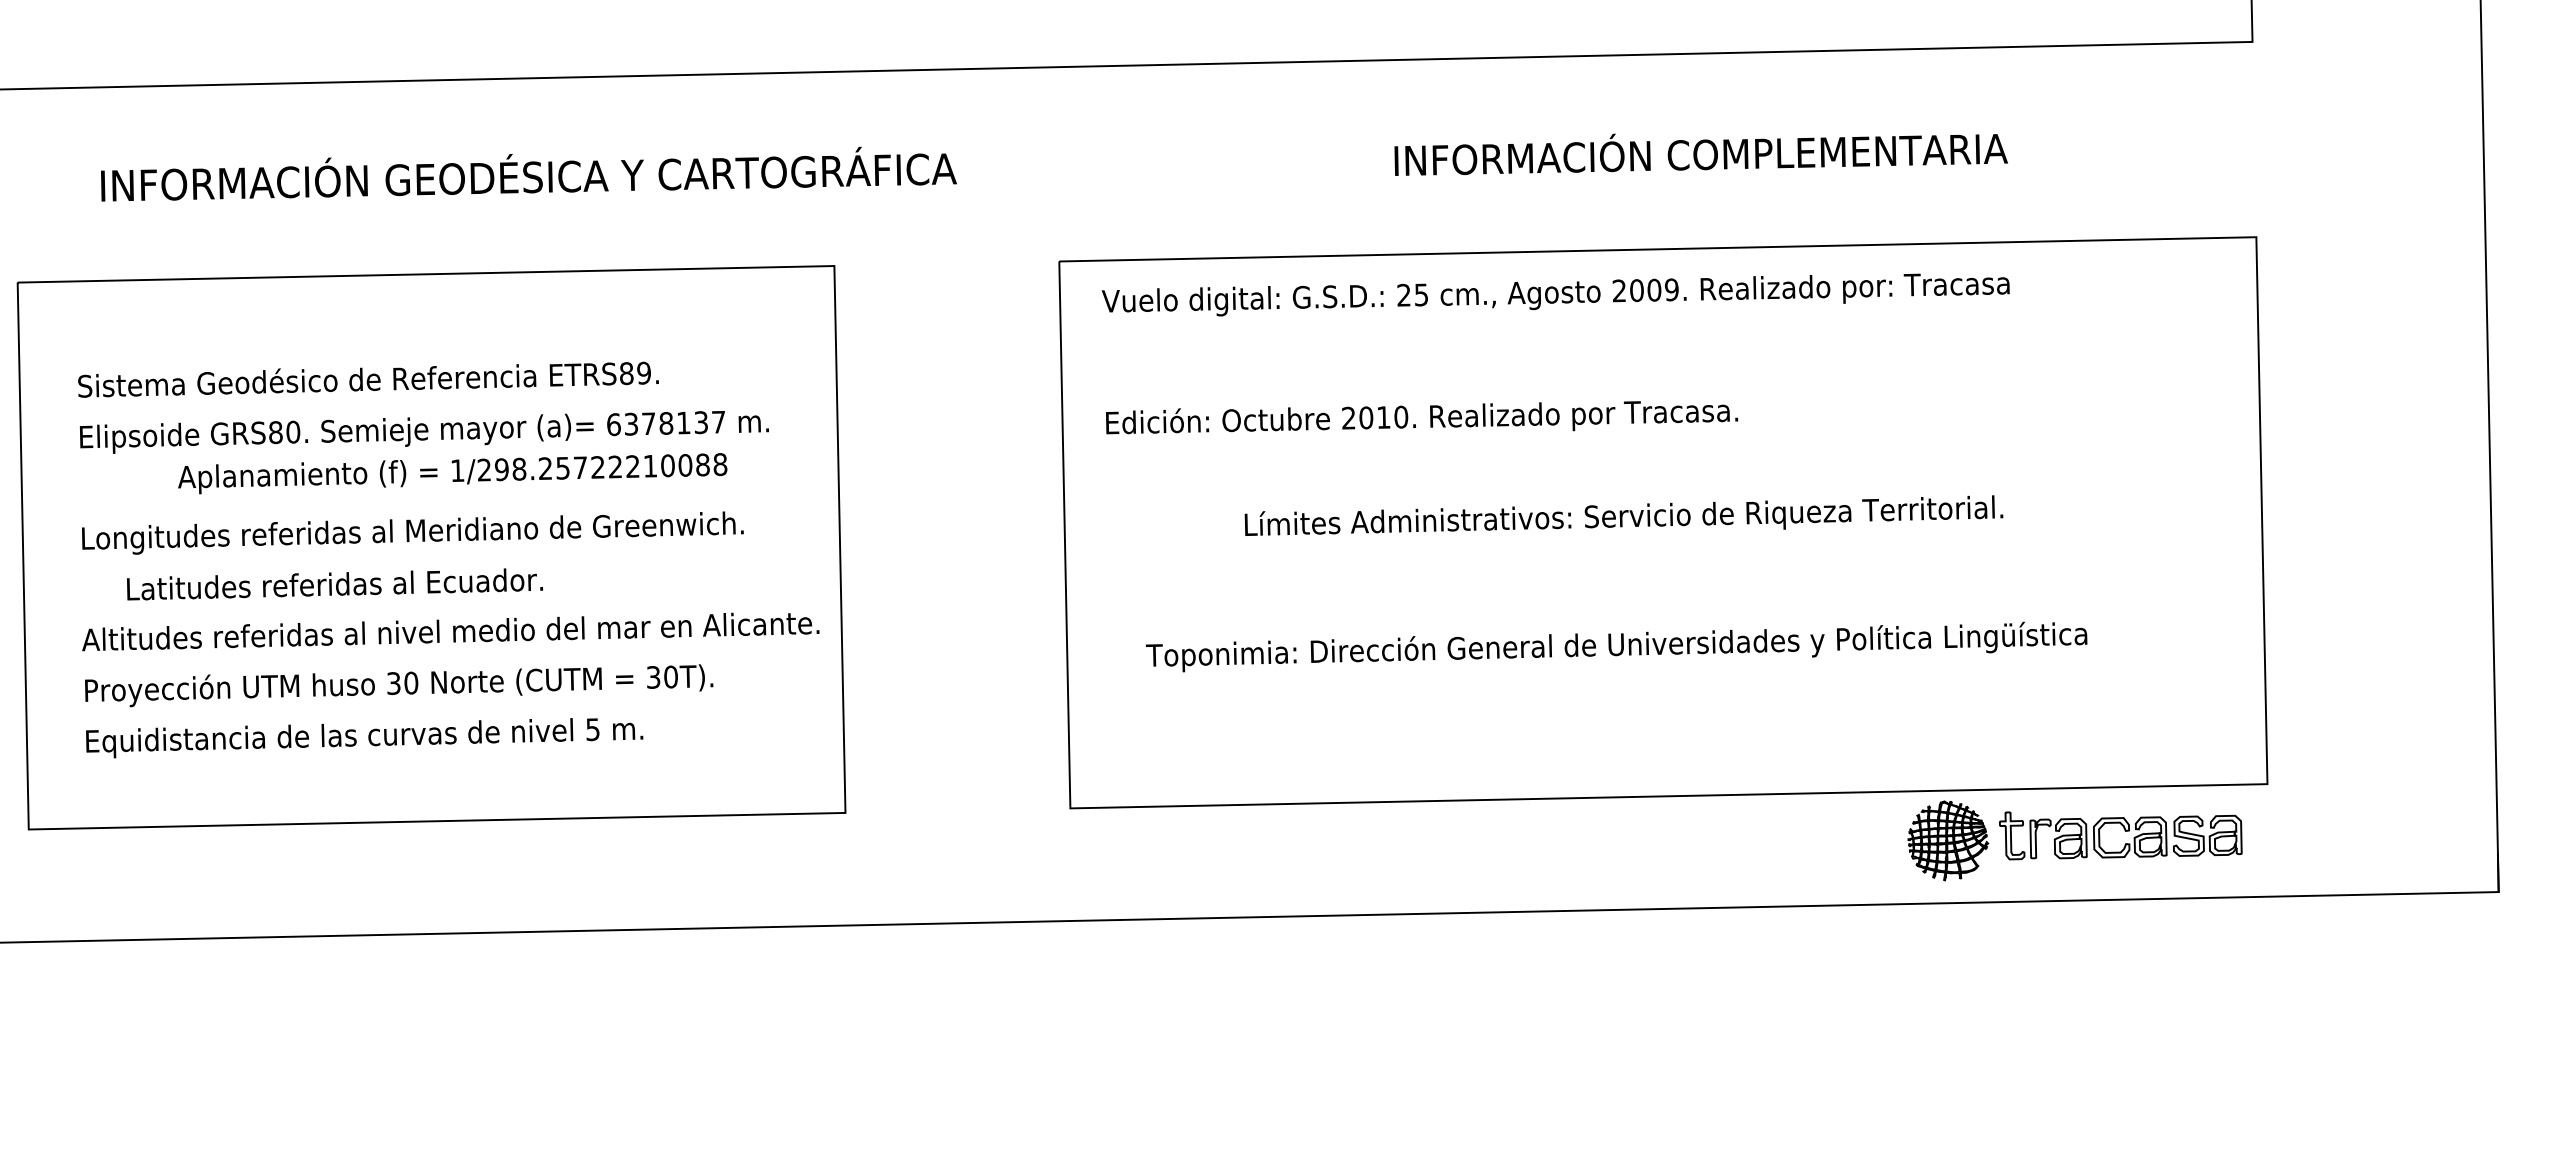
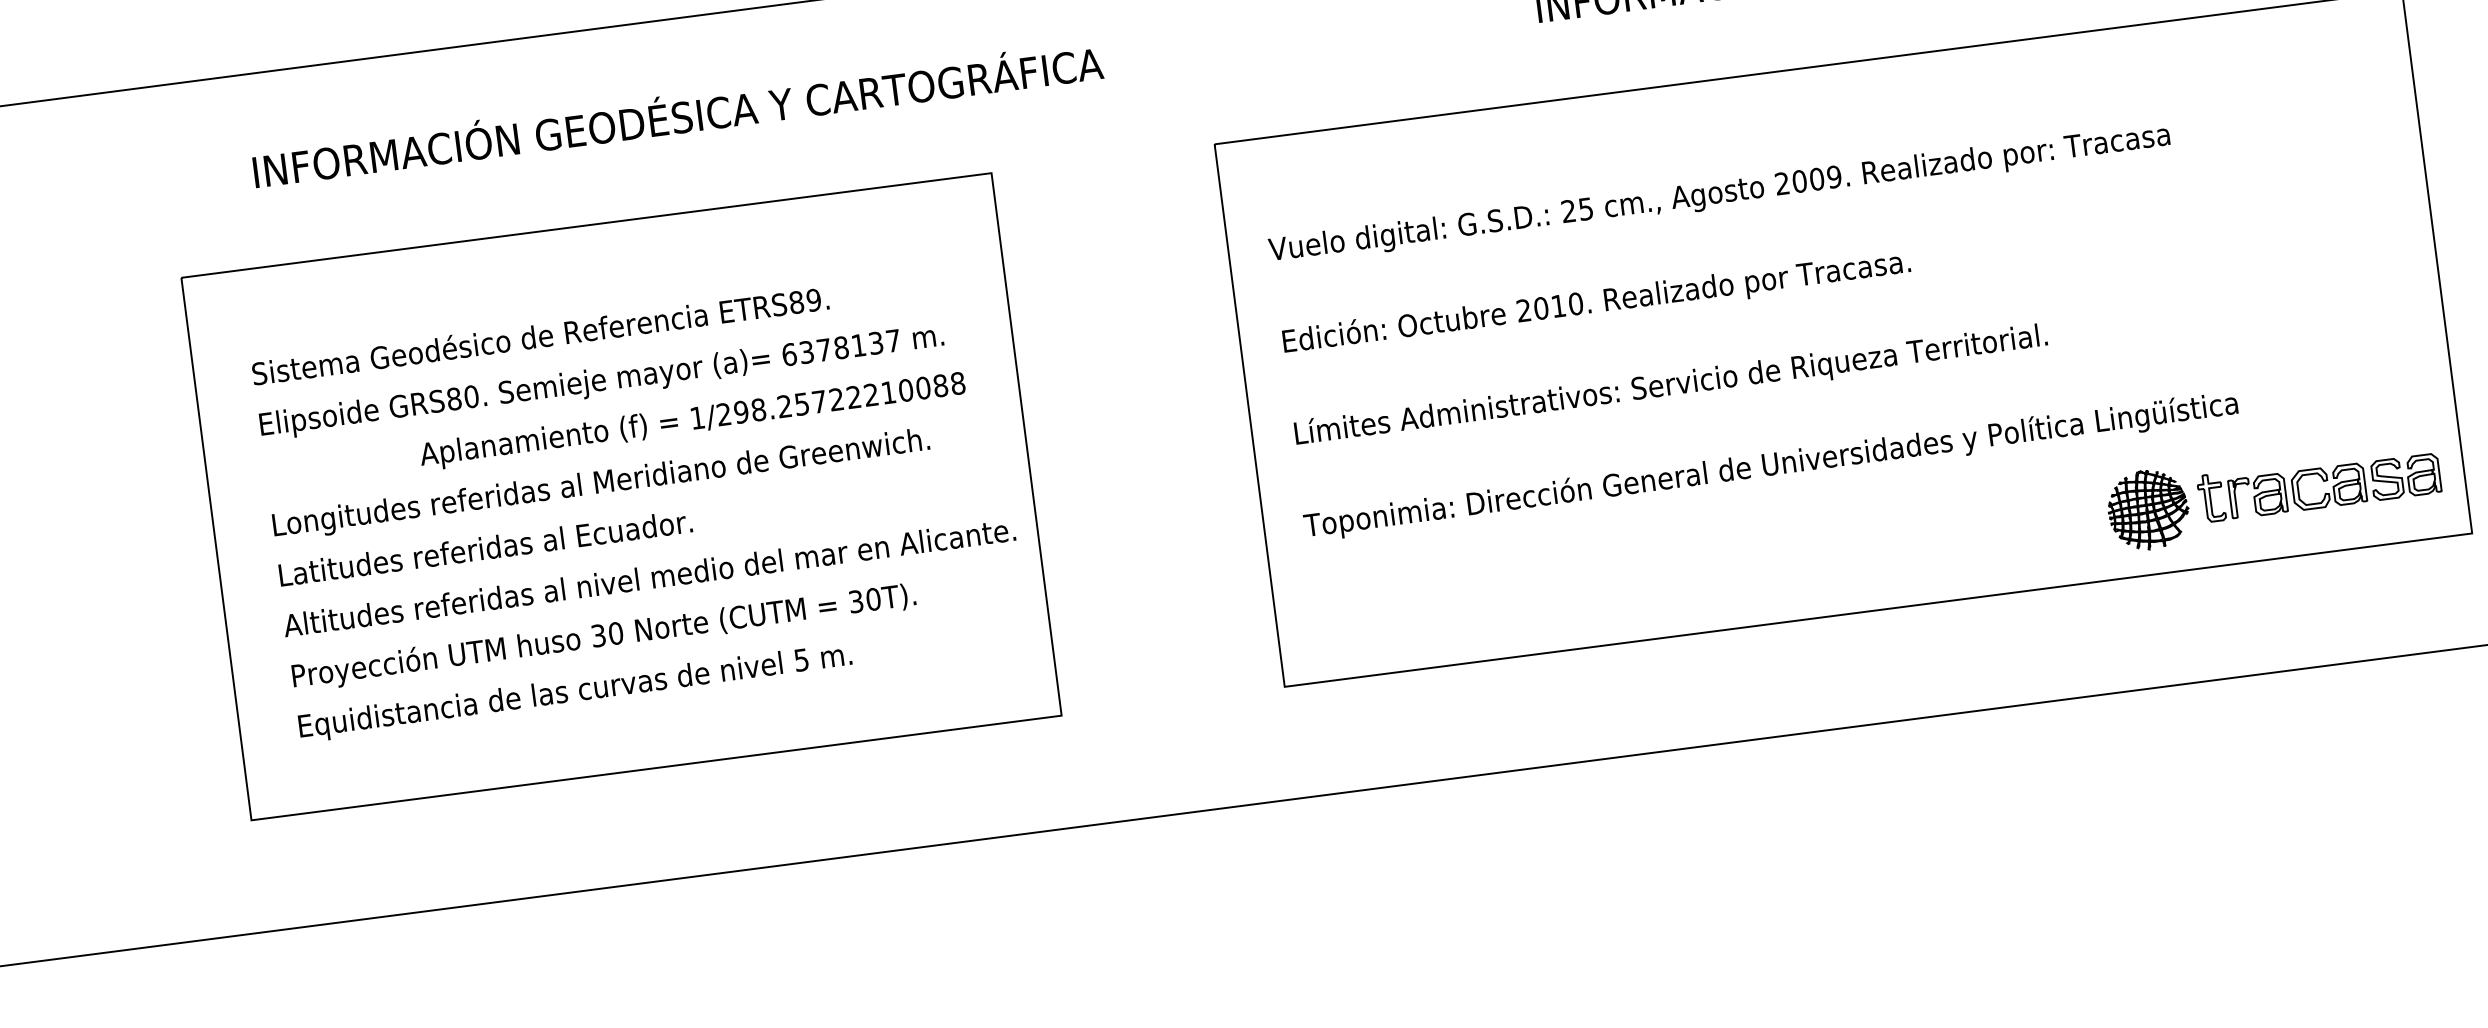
text: (1555, 294) -> (1719, 194), moved
text: (1422, 417) -> (1597, 301), moved
text: (452, 473) -> (692, 421), moved
text: (1623, 515) -> (1670, 383), moved
text: (334, 584) -> (485, 548), moved
text: (1616, 646) -> (1770, 466), moved
part: (2074, 840) -> (2274, 496), moved

